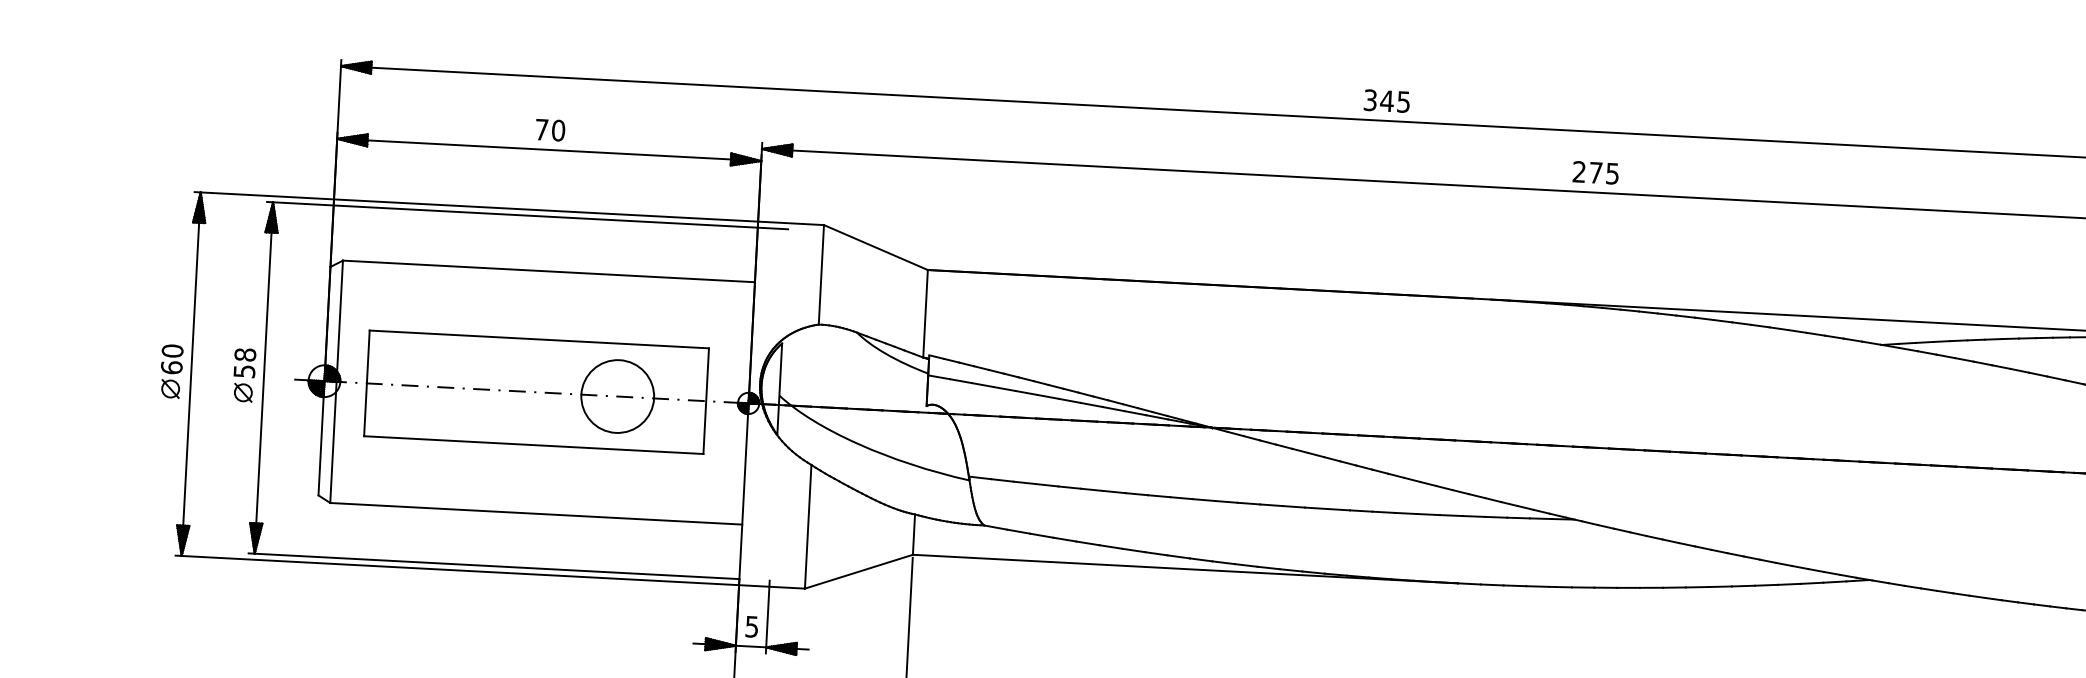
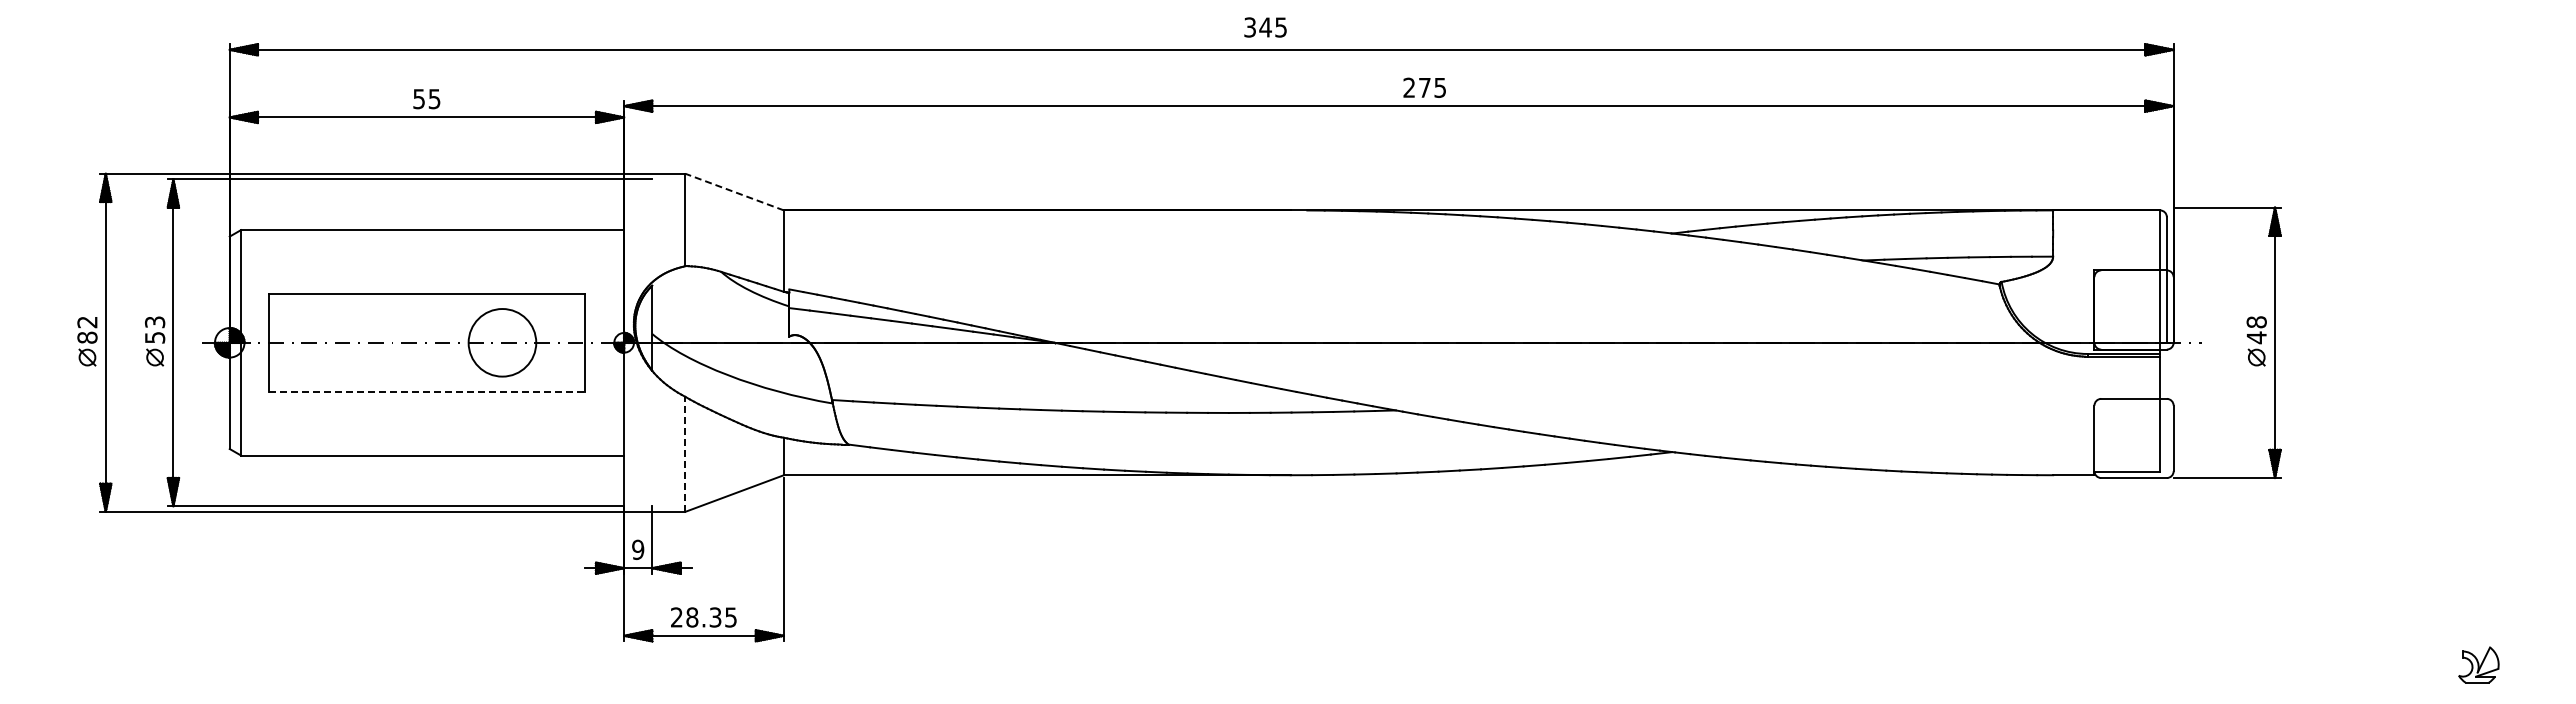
text: (1386, 101) -> (1265, 27), moved
text: (549, 130) -> (426, 99), 70 -> 55
text: (1595, 172) -> (1424, 87), moved
line: (875, 247) -> (734, 192), solid -> dashed
text: (245, 355) -> (155, 322), 58 -> 53
text: (172, 358) -> (87, 329), 60 -> 82
line: (533, 444) -> (426, 391), solid -> dashed
line: (808, 525) -> (685, 453), solid -> dashed
text: (752, 626) -> (638, 549), 5 -> 9

